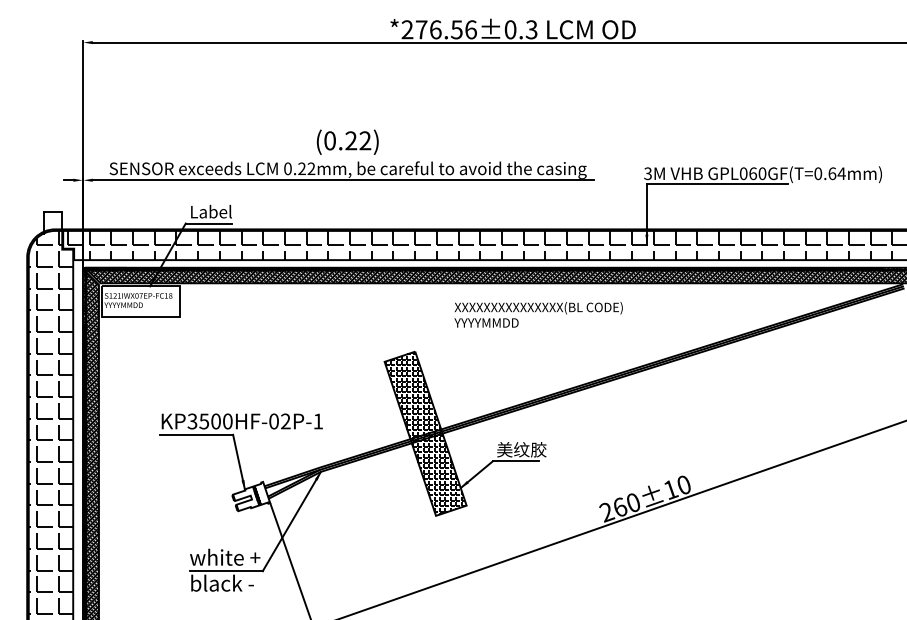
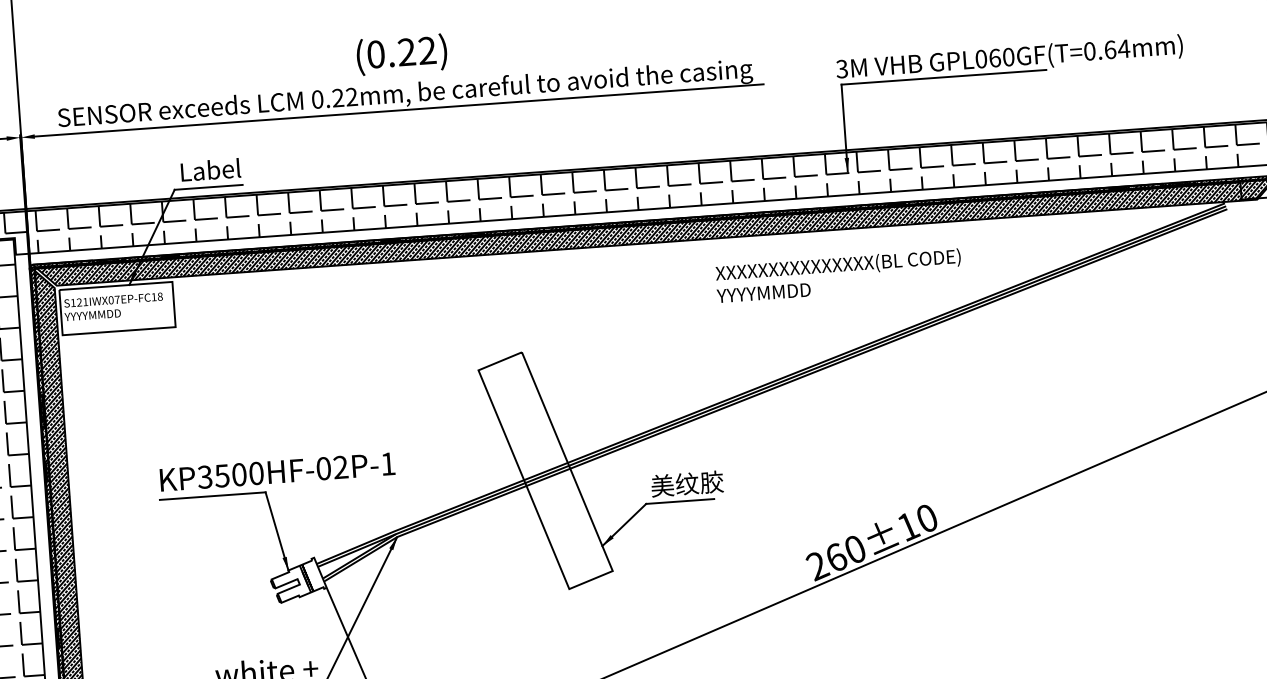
text: (538, 314) -> (838, 275), moved
hatch: (425, 433) -> (545, 470), removed

